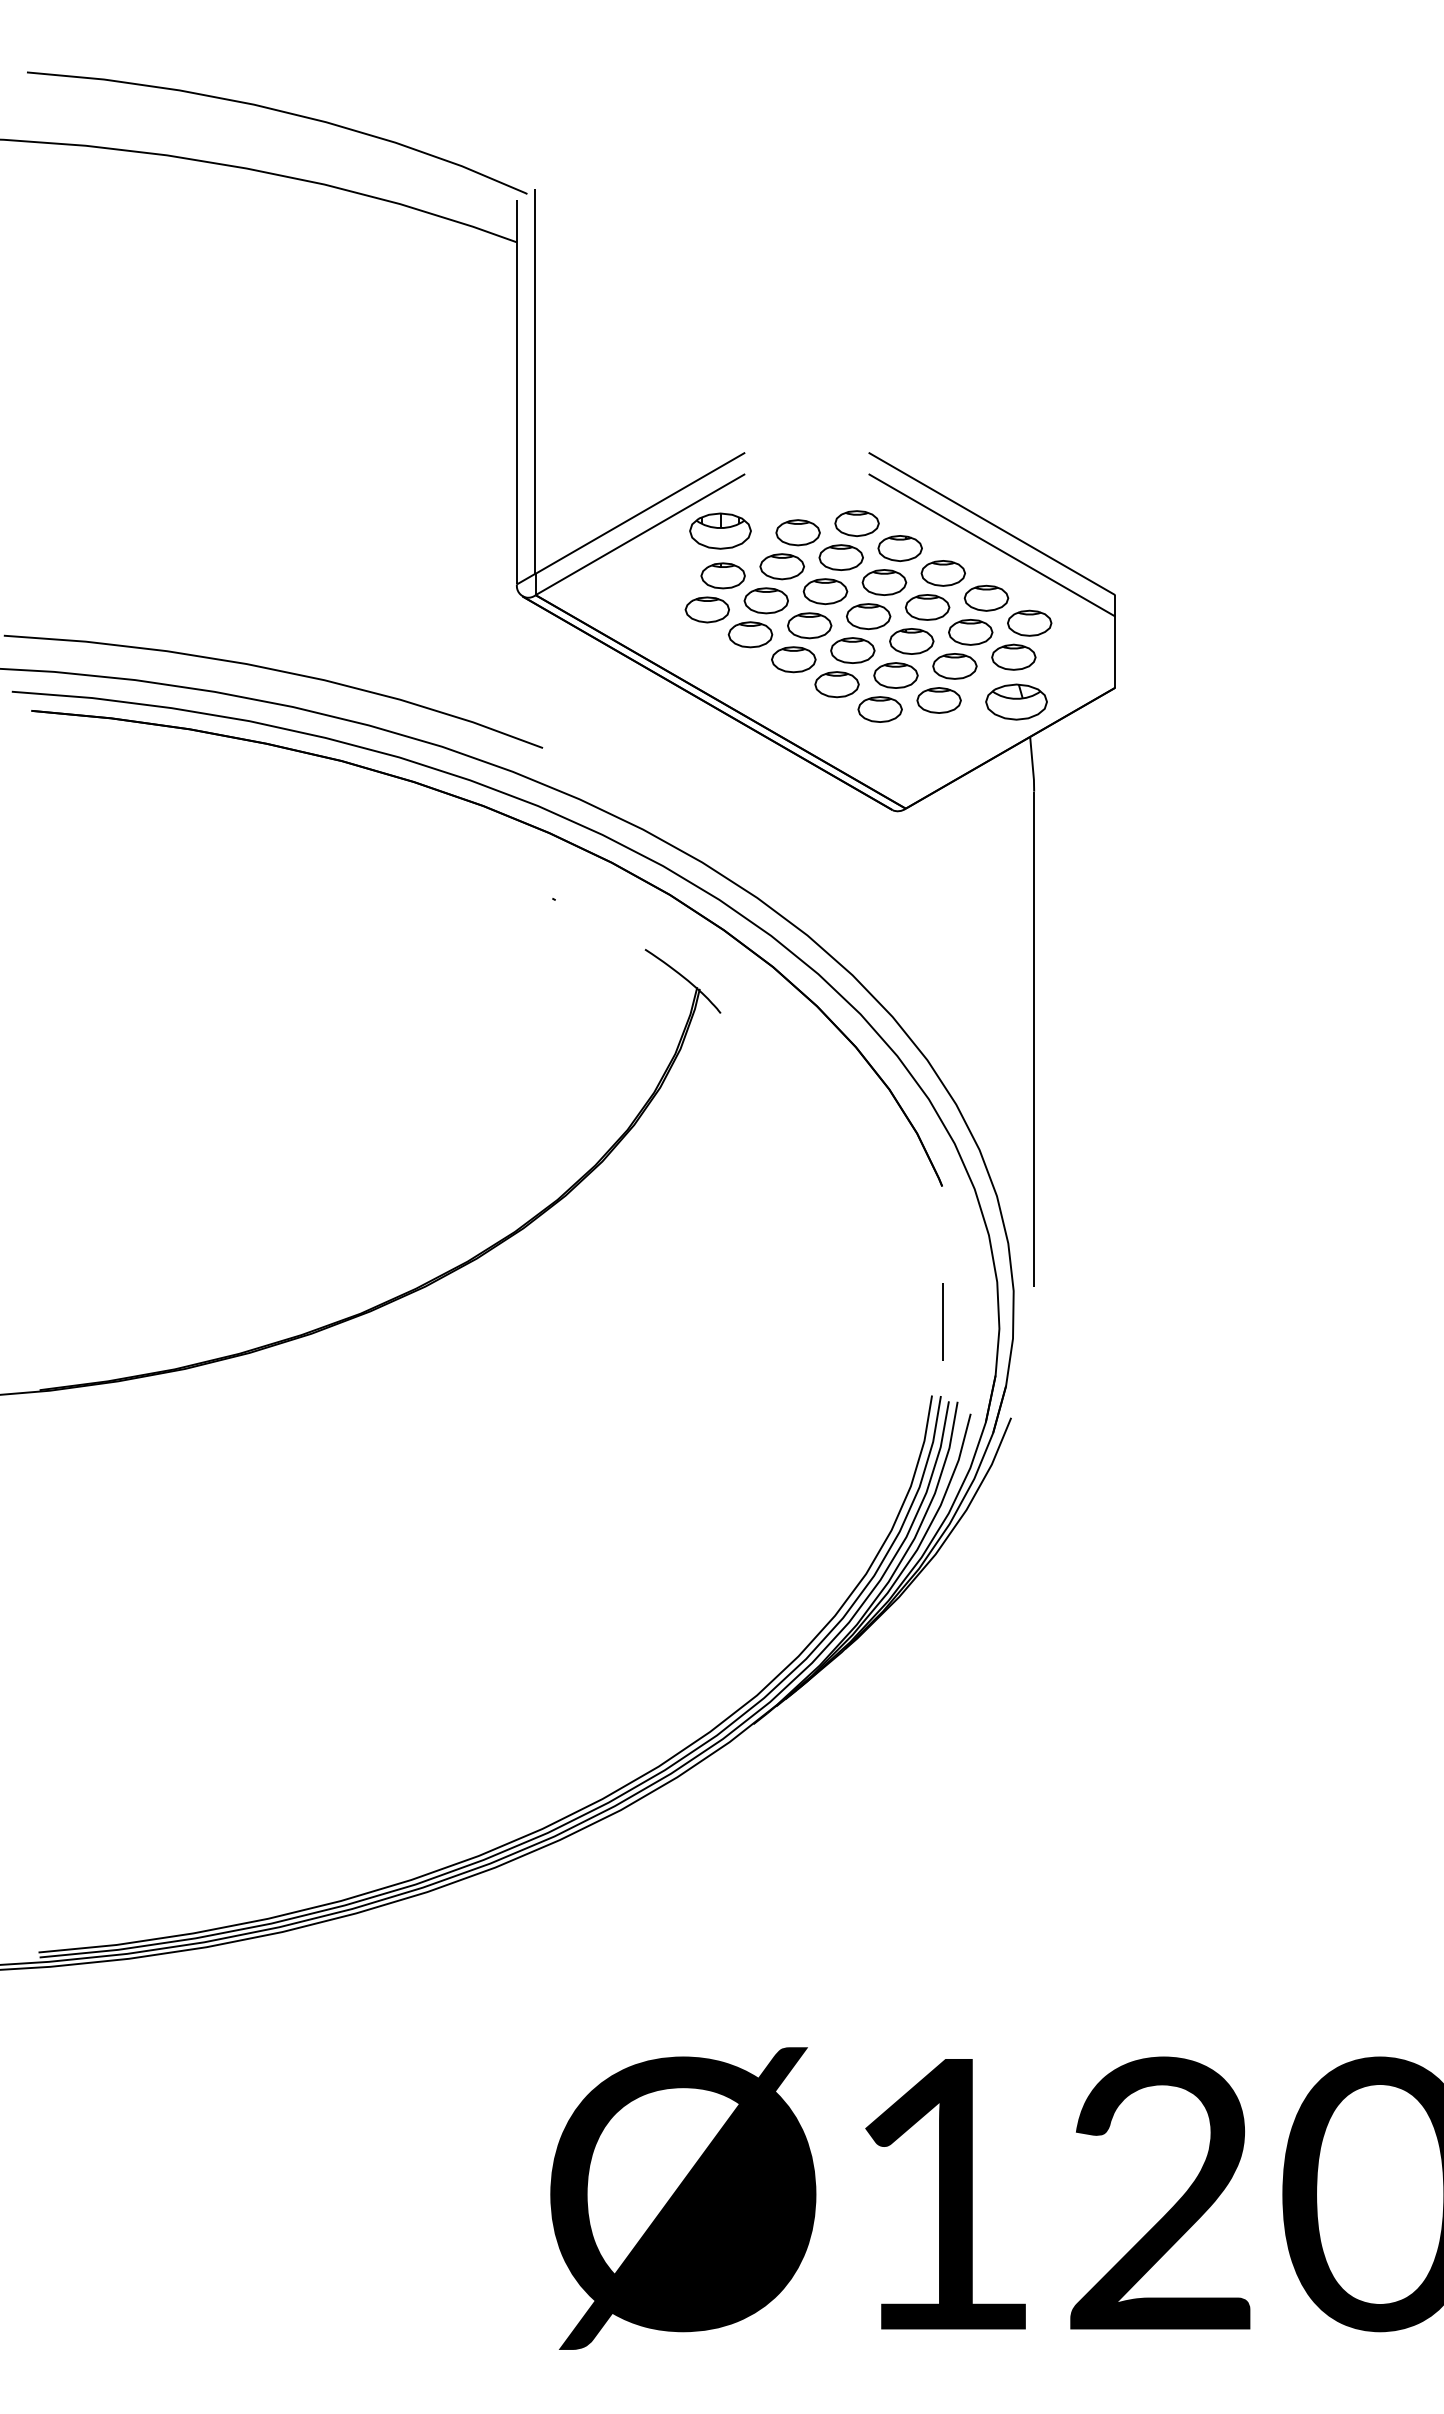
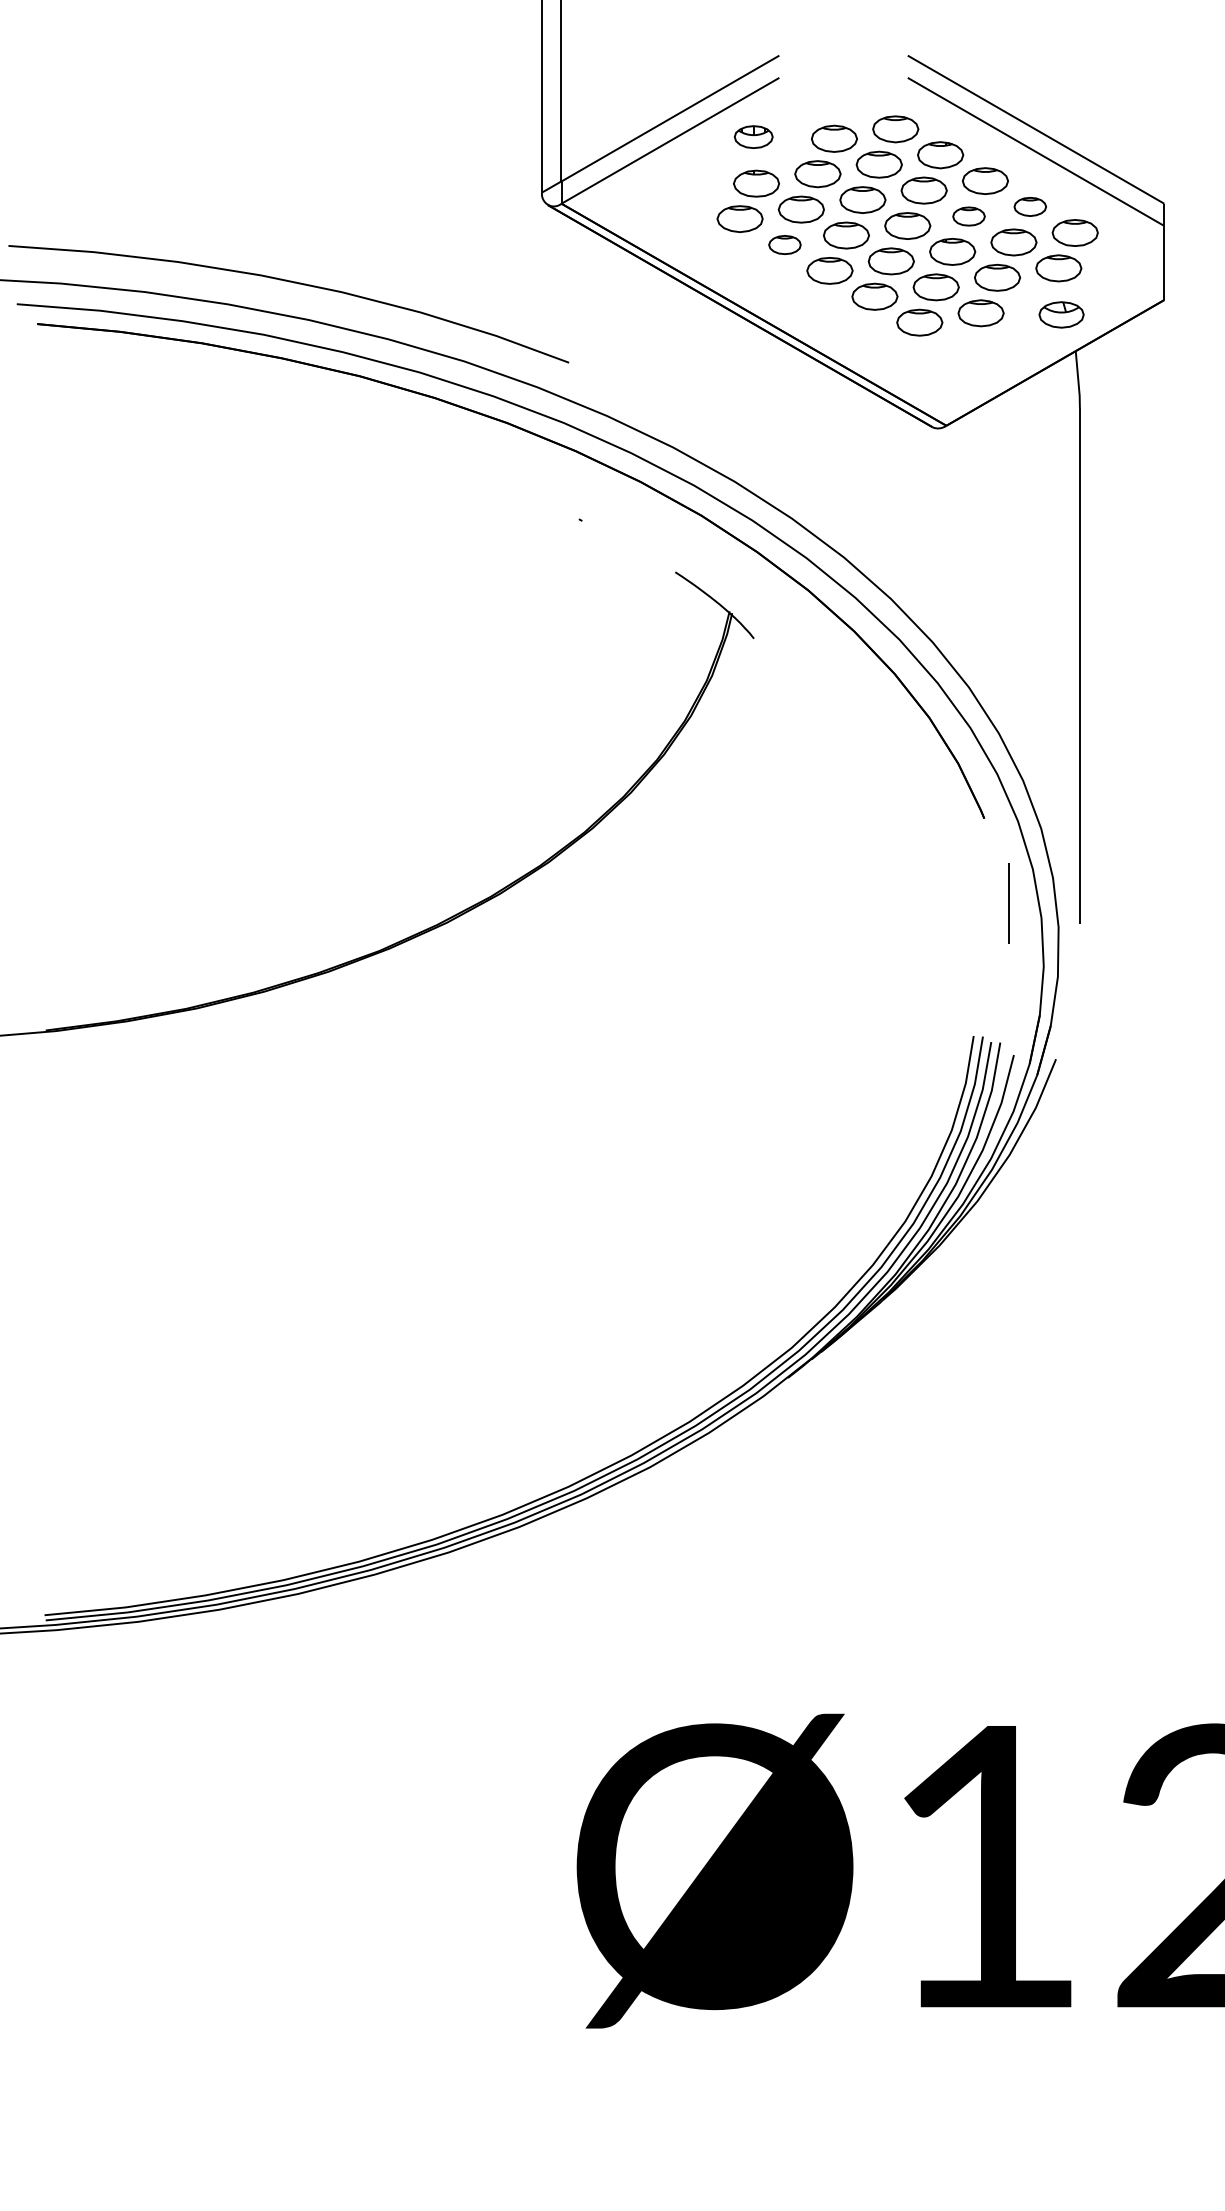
part: (720, 530) -> (753, 136), size x0.6
part: (986, 597) -> (1030, 206), size x0.7
part: (927, 607) -> (968, 216), size x0.7
part: (750, 634) -> (784, 244), size x0.7
part: (1016, 701) -> (1061, 314), size x0.7
line: (942, 1321) -> (1008, 902), moved

